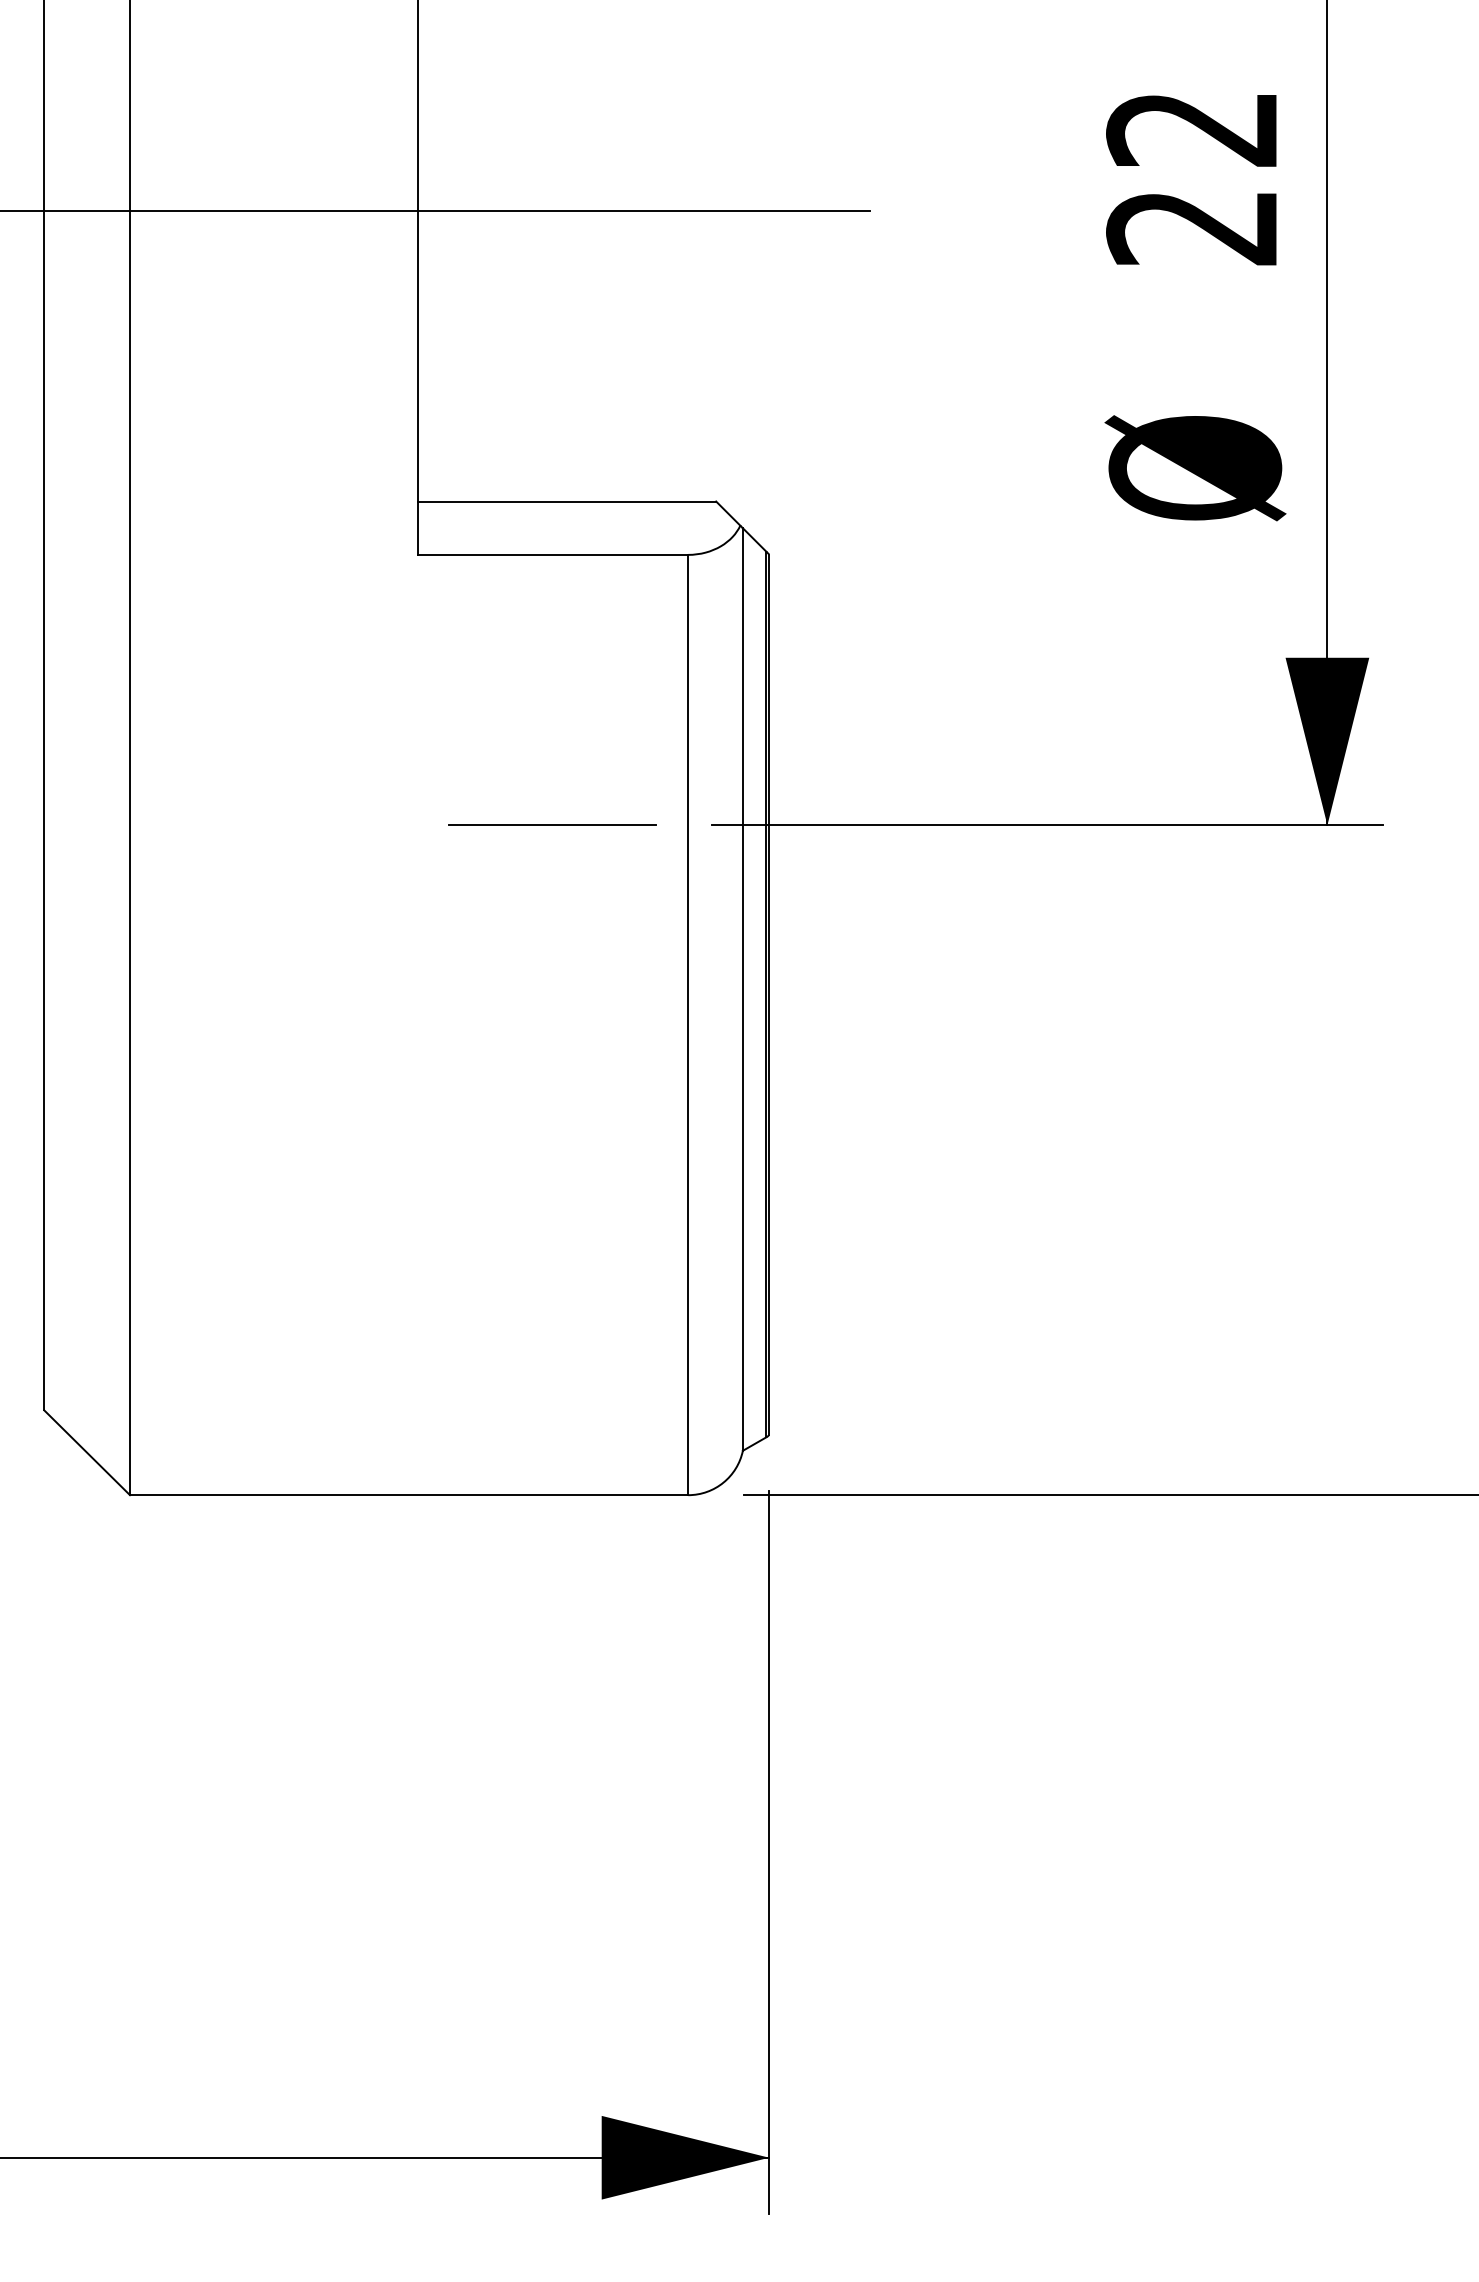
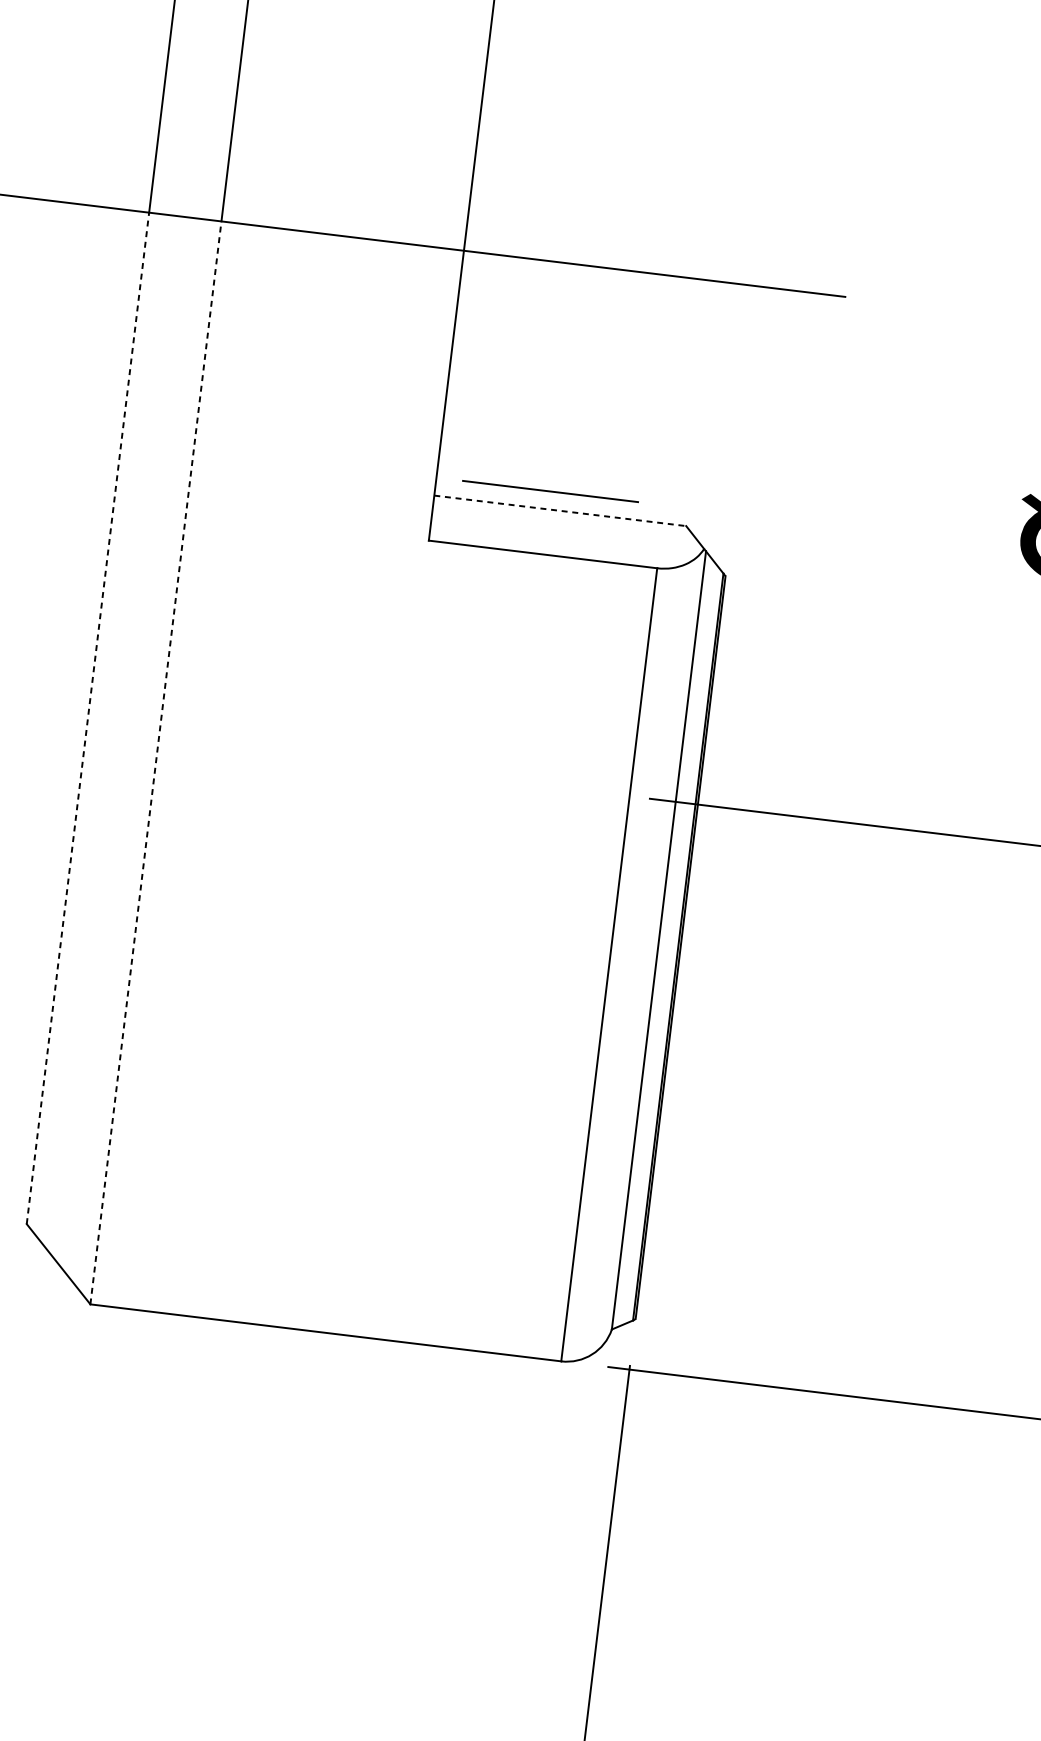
line: (567, 501) -> (560, 510), solid -> dashed
line: (44, 810) -> (88, 718), solid -> dashed
line: (552, 824) -> (550, 490), moved
line: (130, 853) -> (156, 763), solid -> dashed

